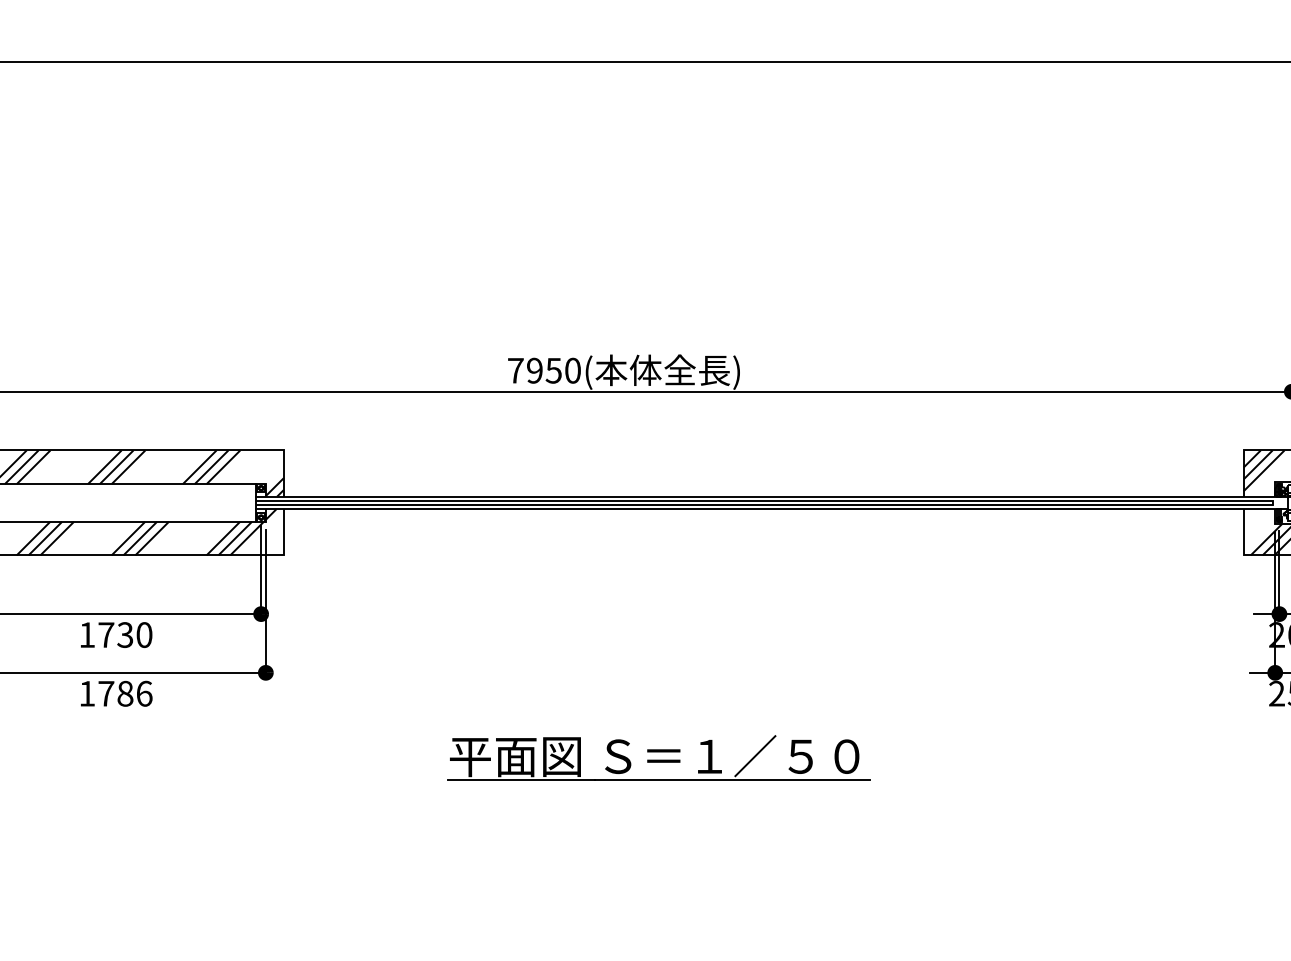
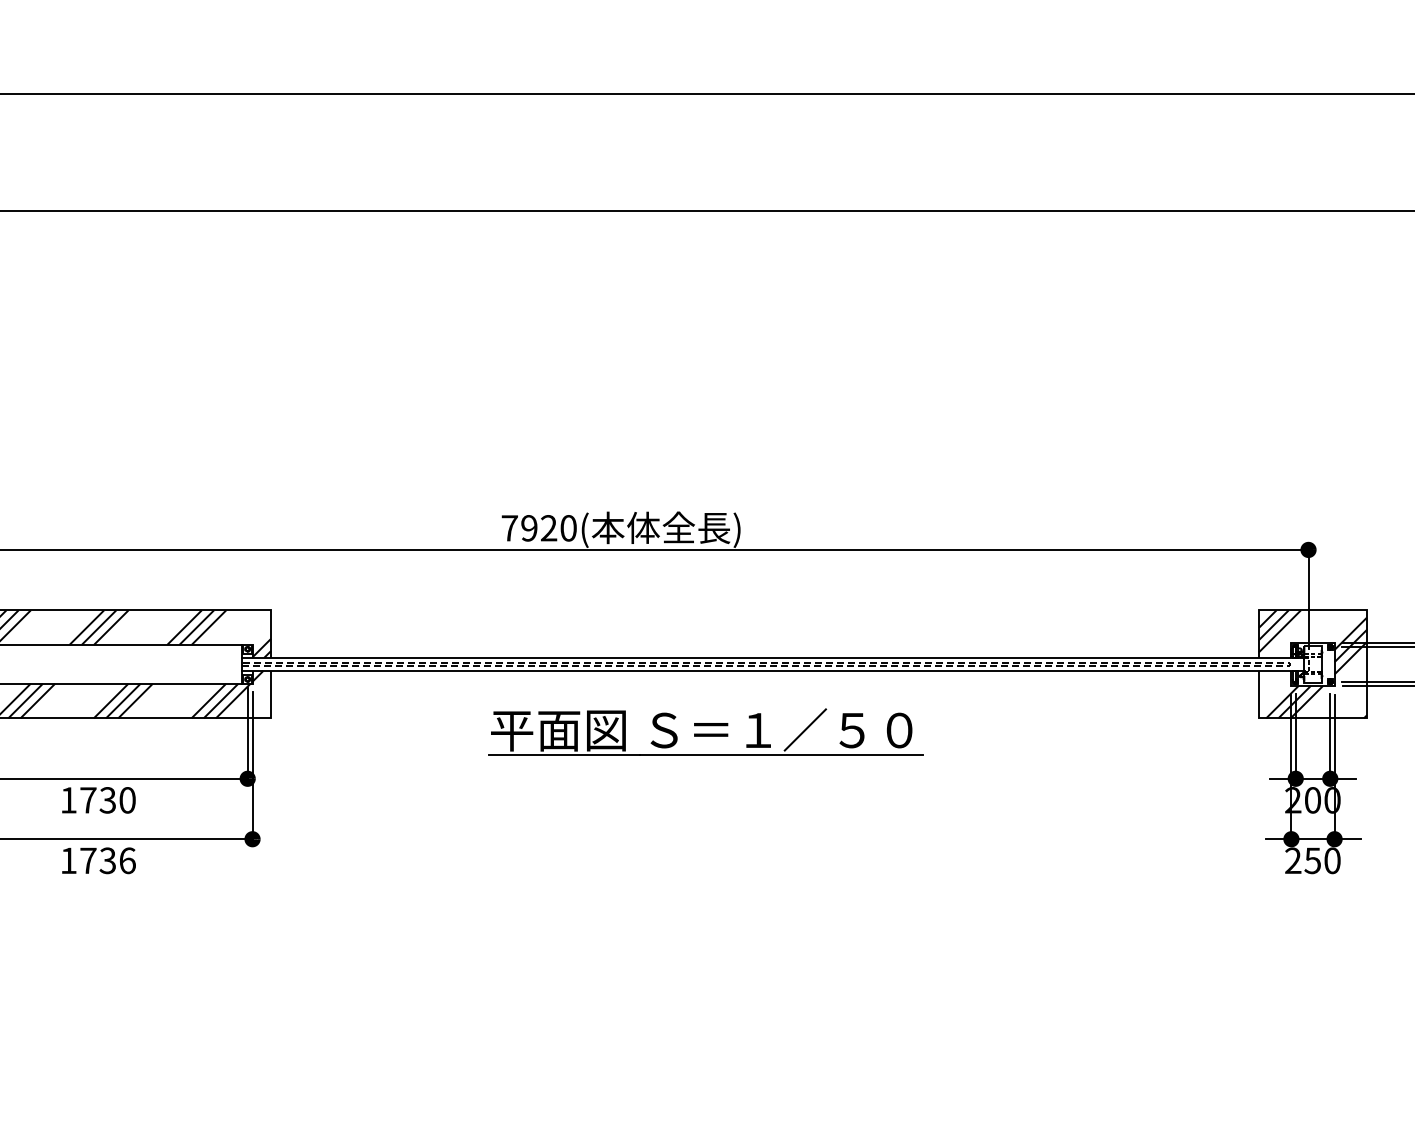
text: (553, 370) -> (548, 528), 7950( -> 7920(
line: (1273, 503) -> (1289, 664), solid -> dashed
text: (124, 693) -> (107, 860), 1786 -> 1736
part: (658, 757) -> (705, 731), moved

